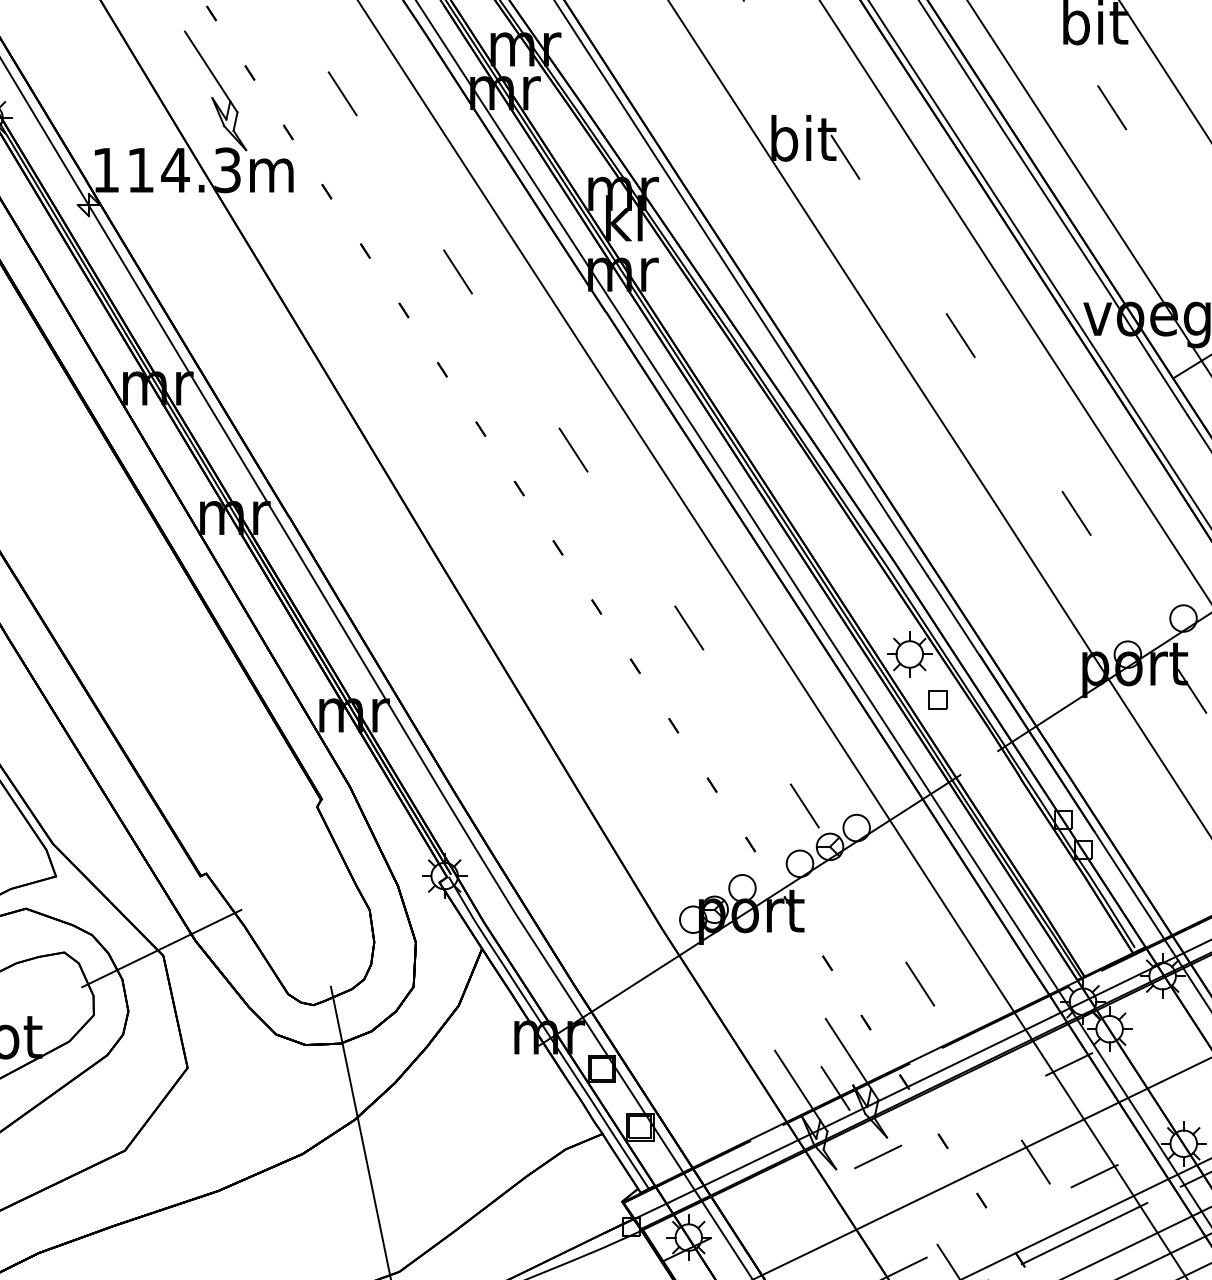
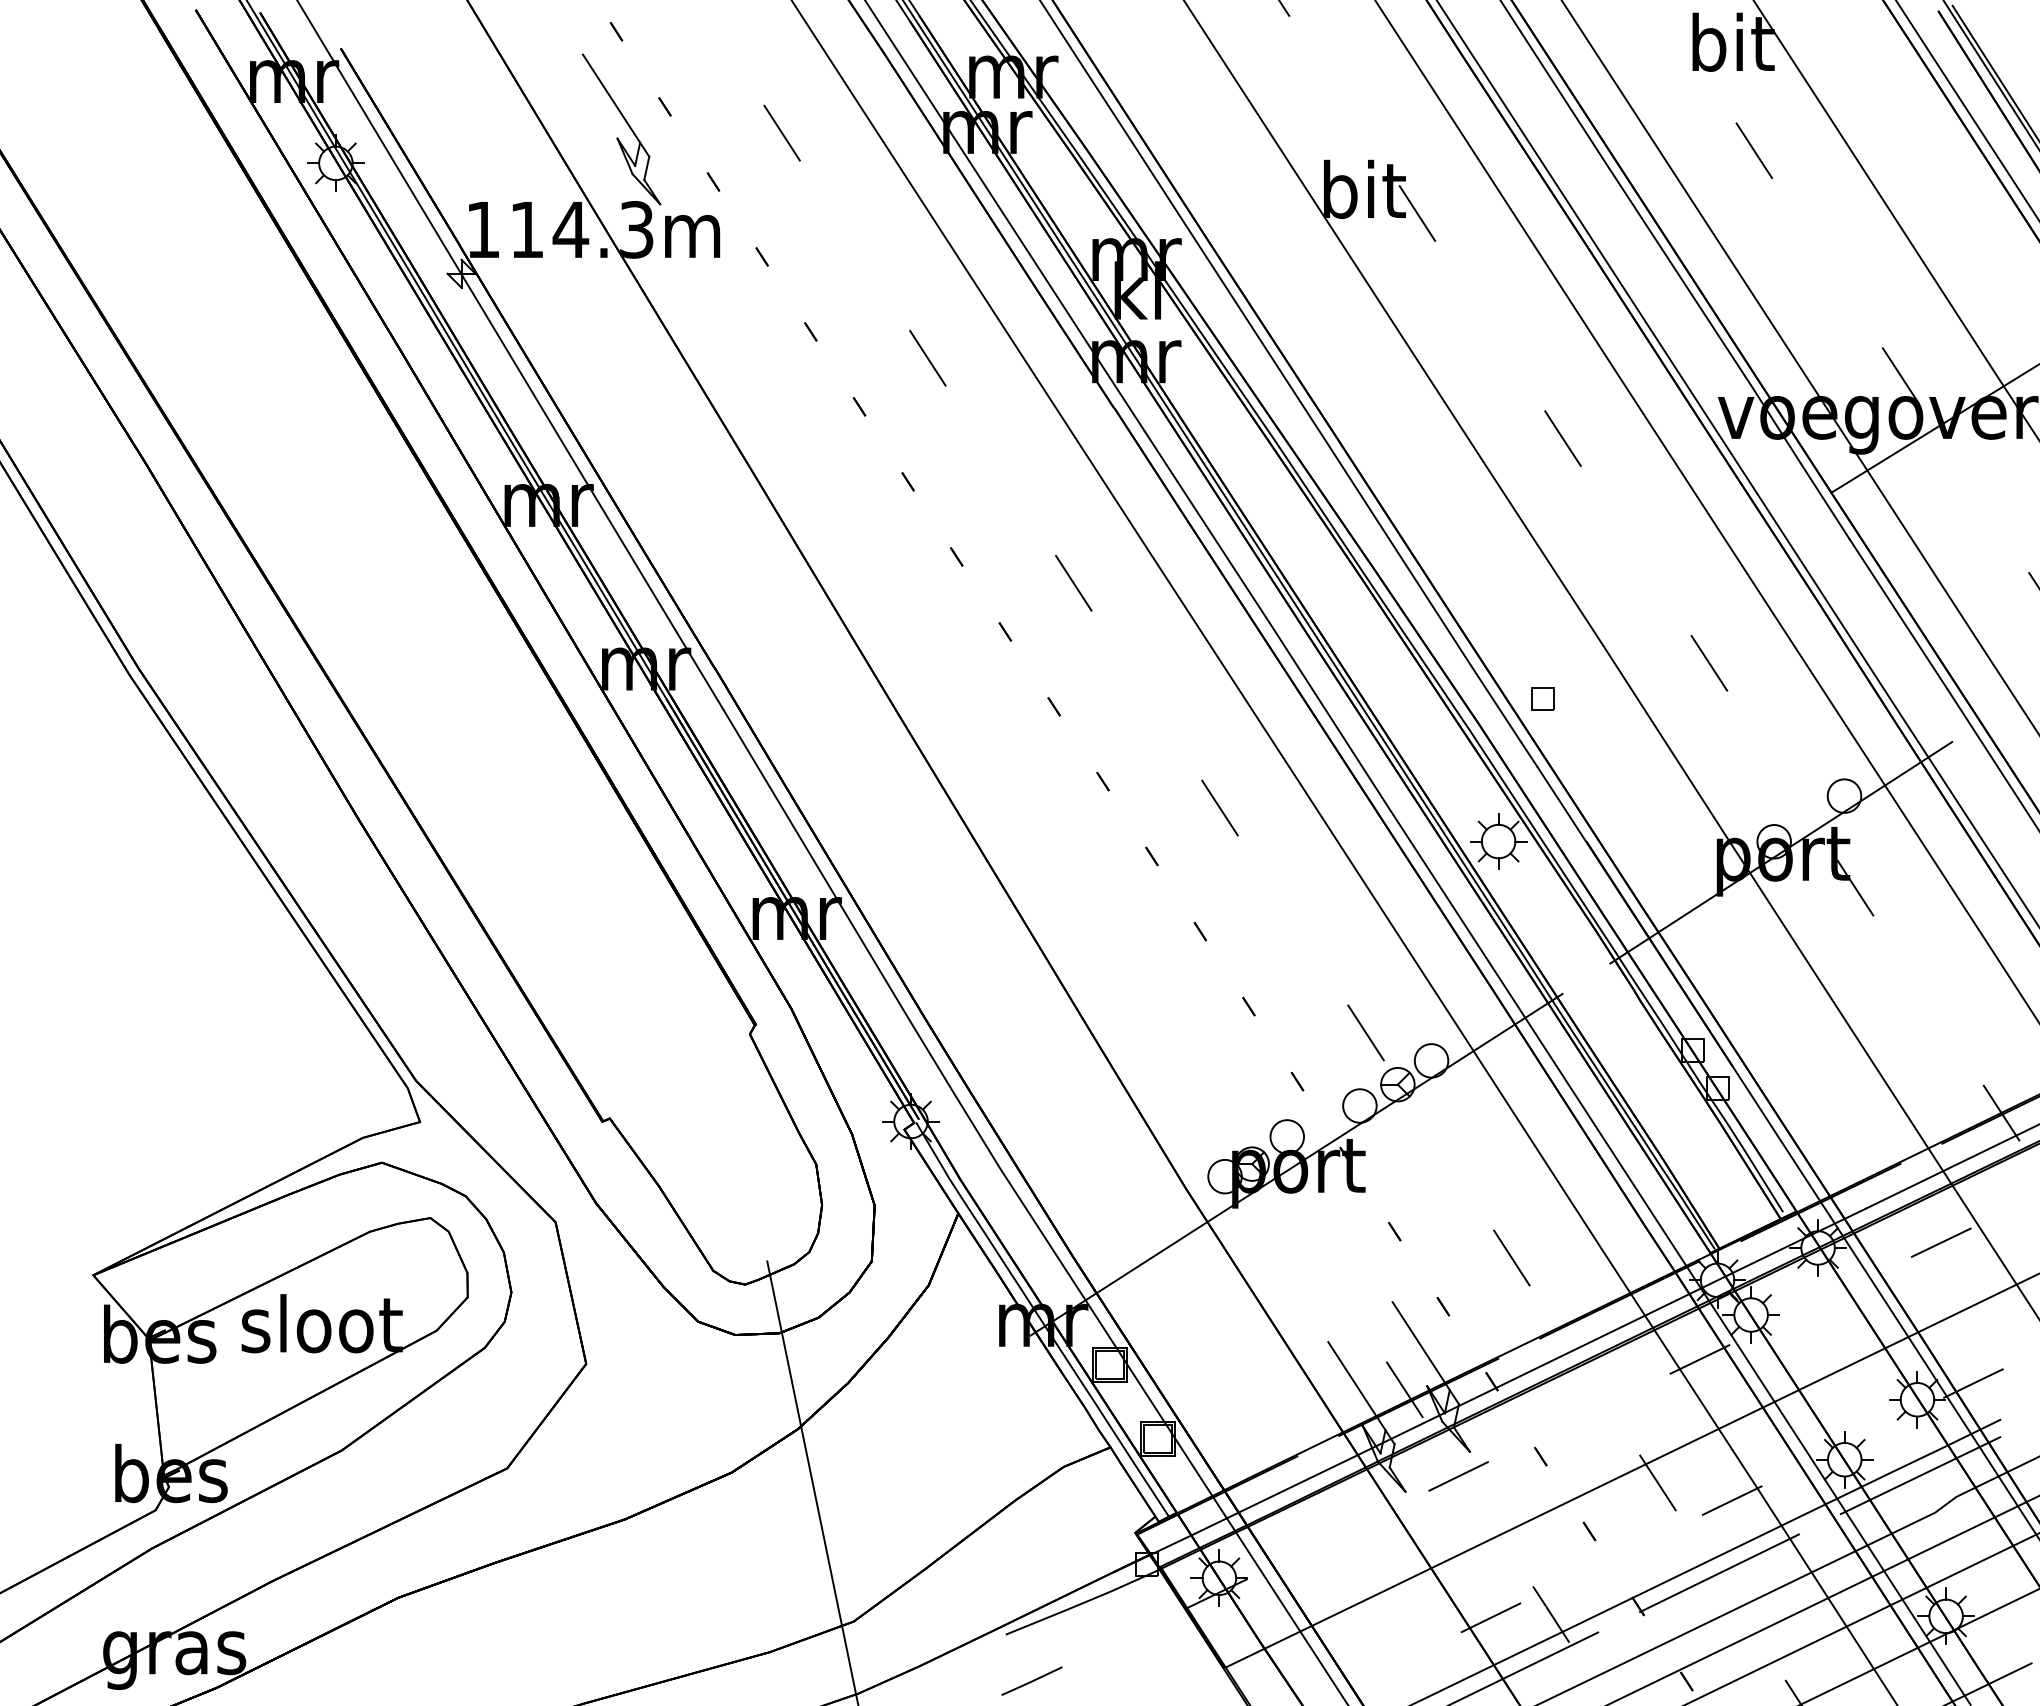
part: (937, 699) -> (1542, 698), moved
line: (161, 948) -> (553, 1212), removed

